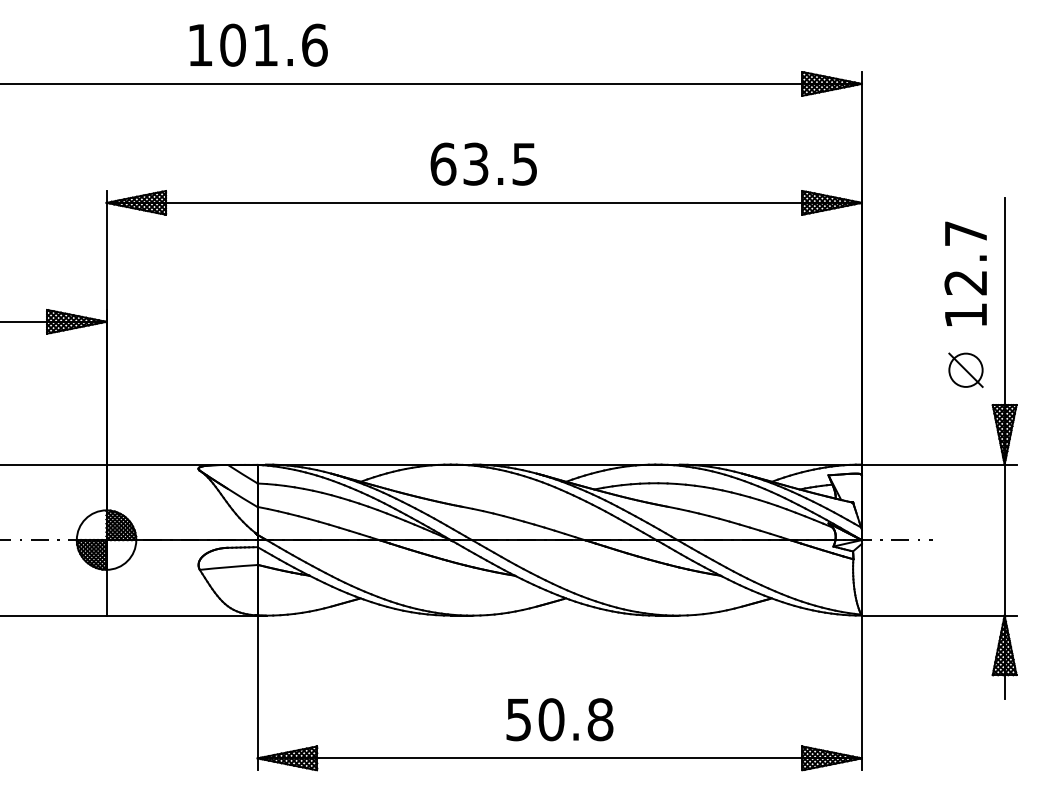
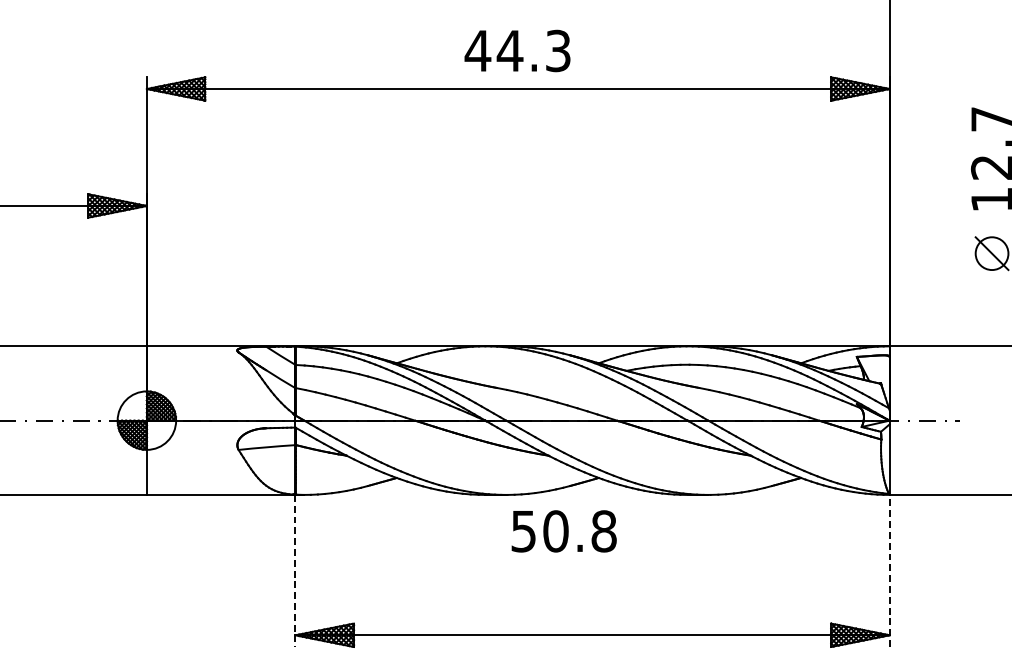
text: (483, 163) -> (517, 50), 63.5 -> 44.3
line: (861, 692) -> (889, 570), solid -> dashed
line: (257, 693) -> (295, 571), solid -> dashed
text: (559, 719) -> (563, 531), moved

